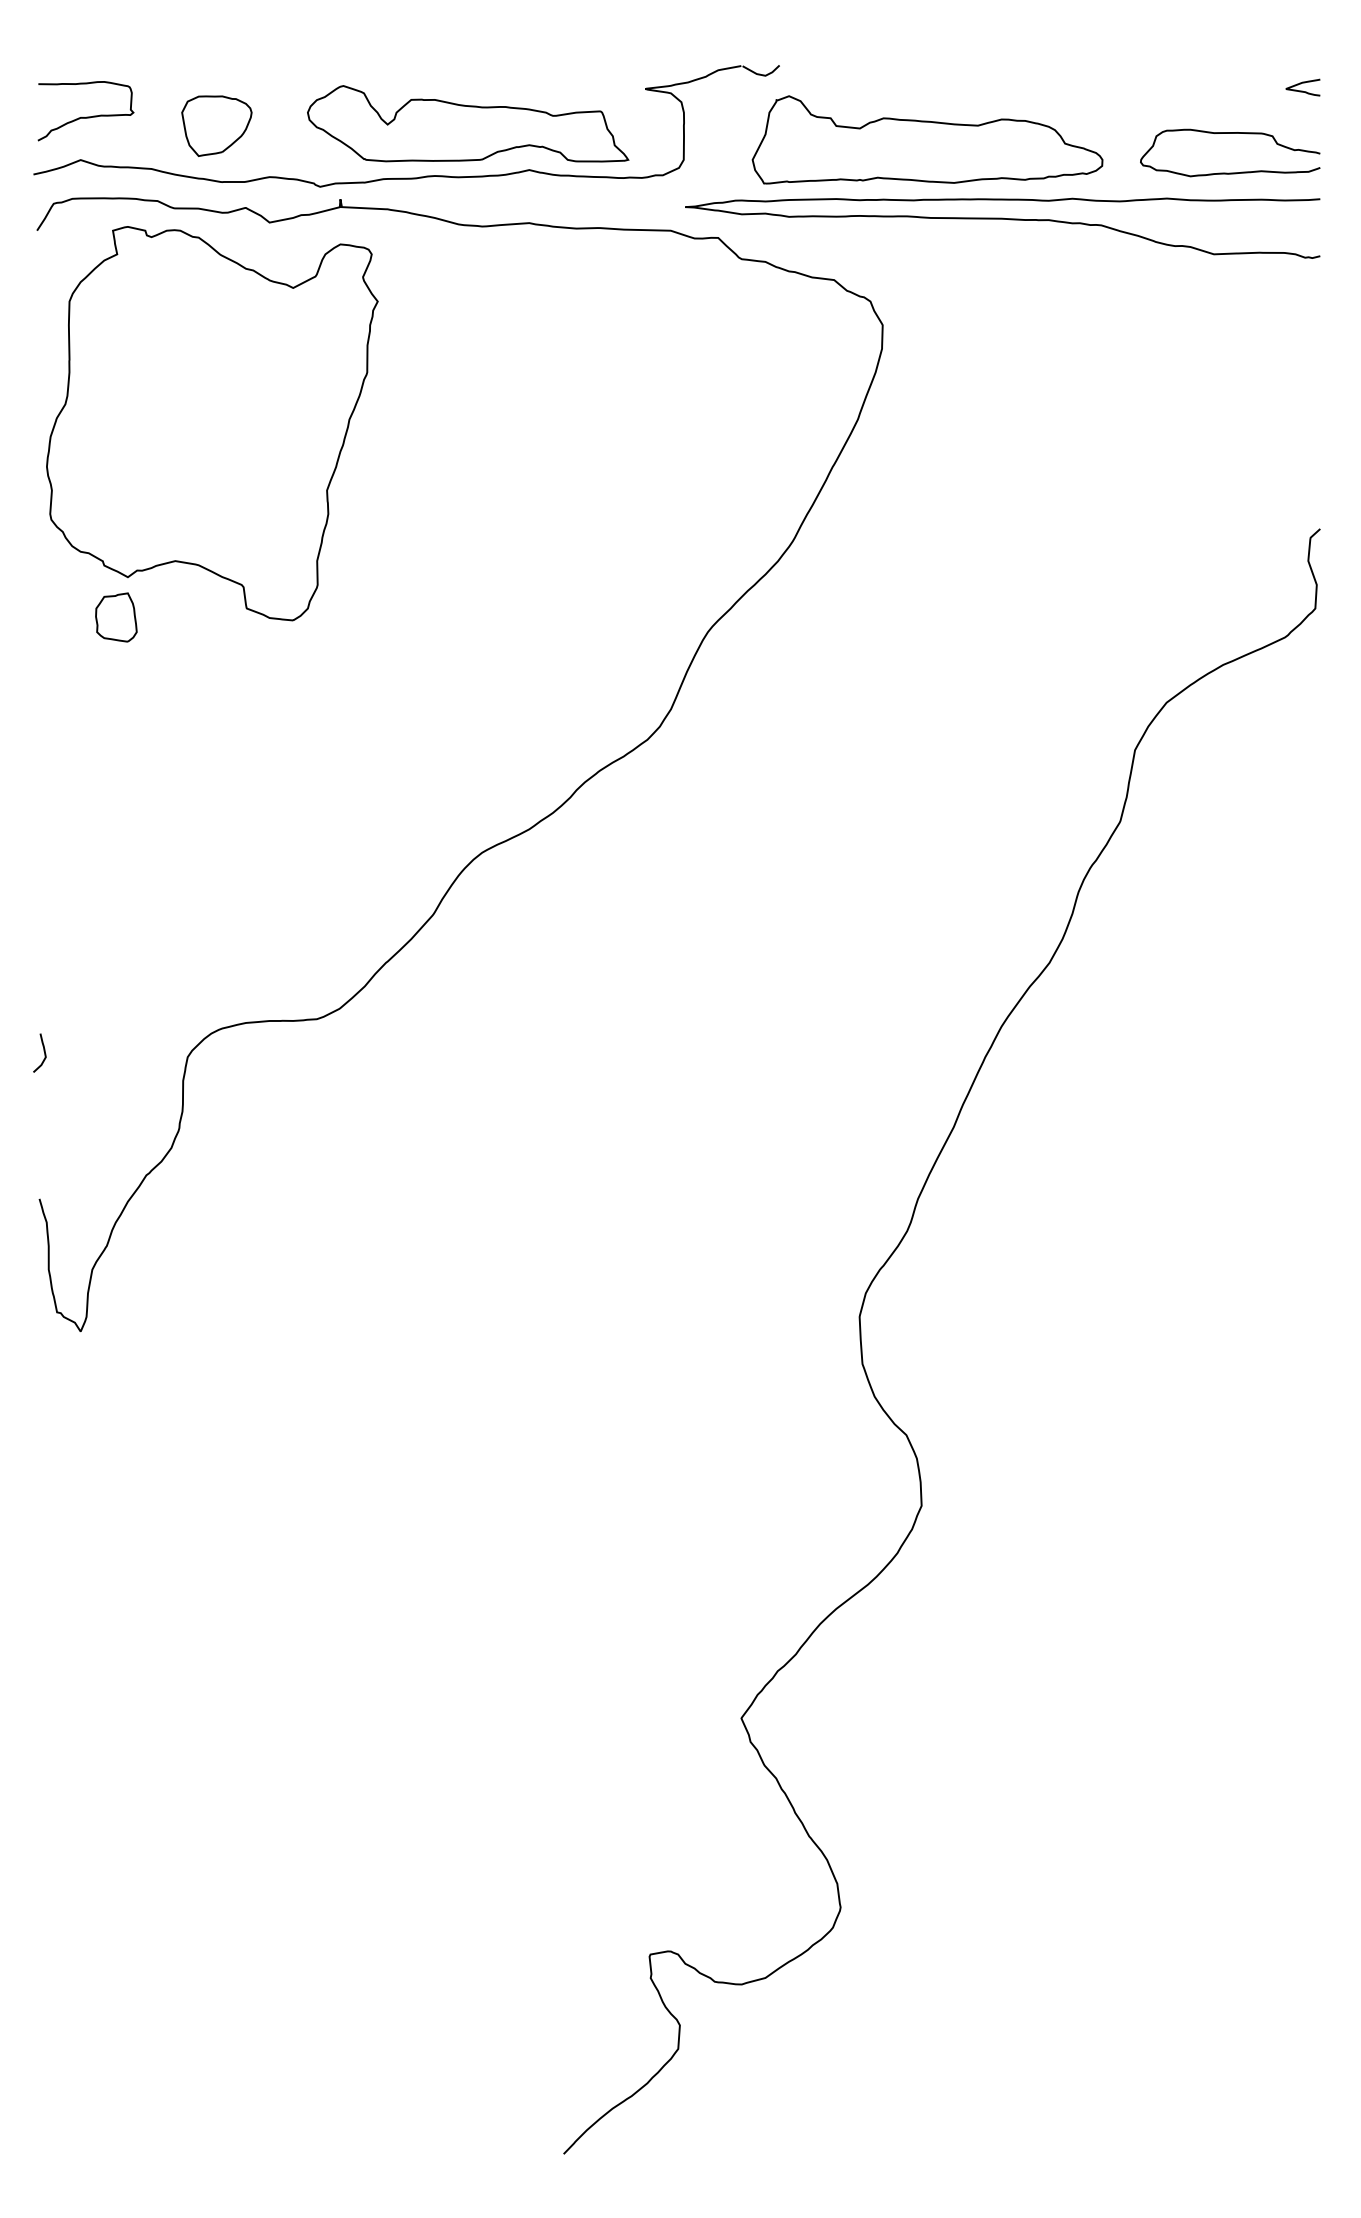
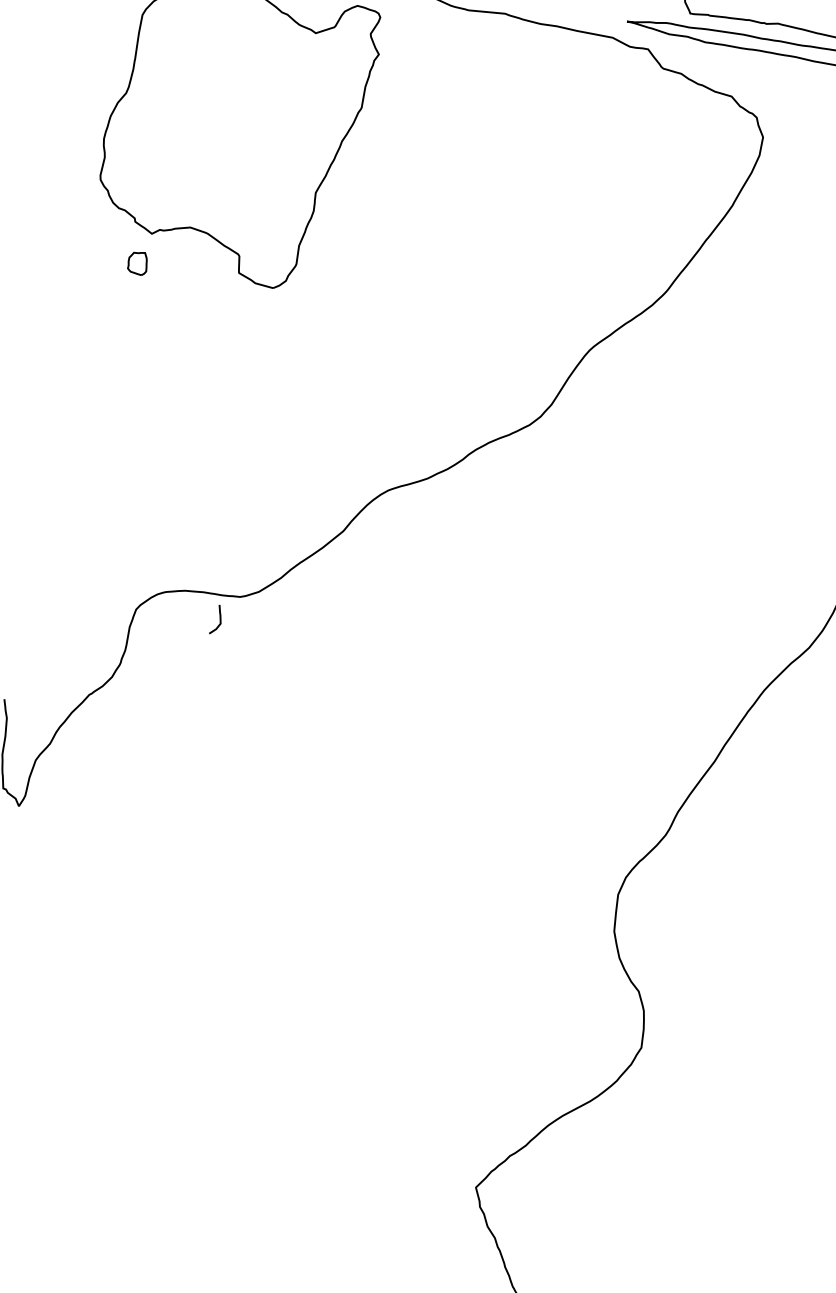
part: (116, 617) -> (138, 263), size x0.6
curve: (43, 1051) -> (219, 618), moved

